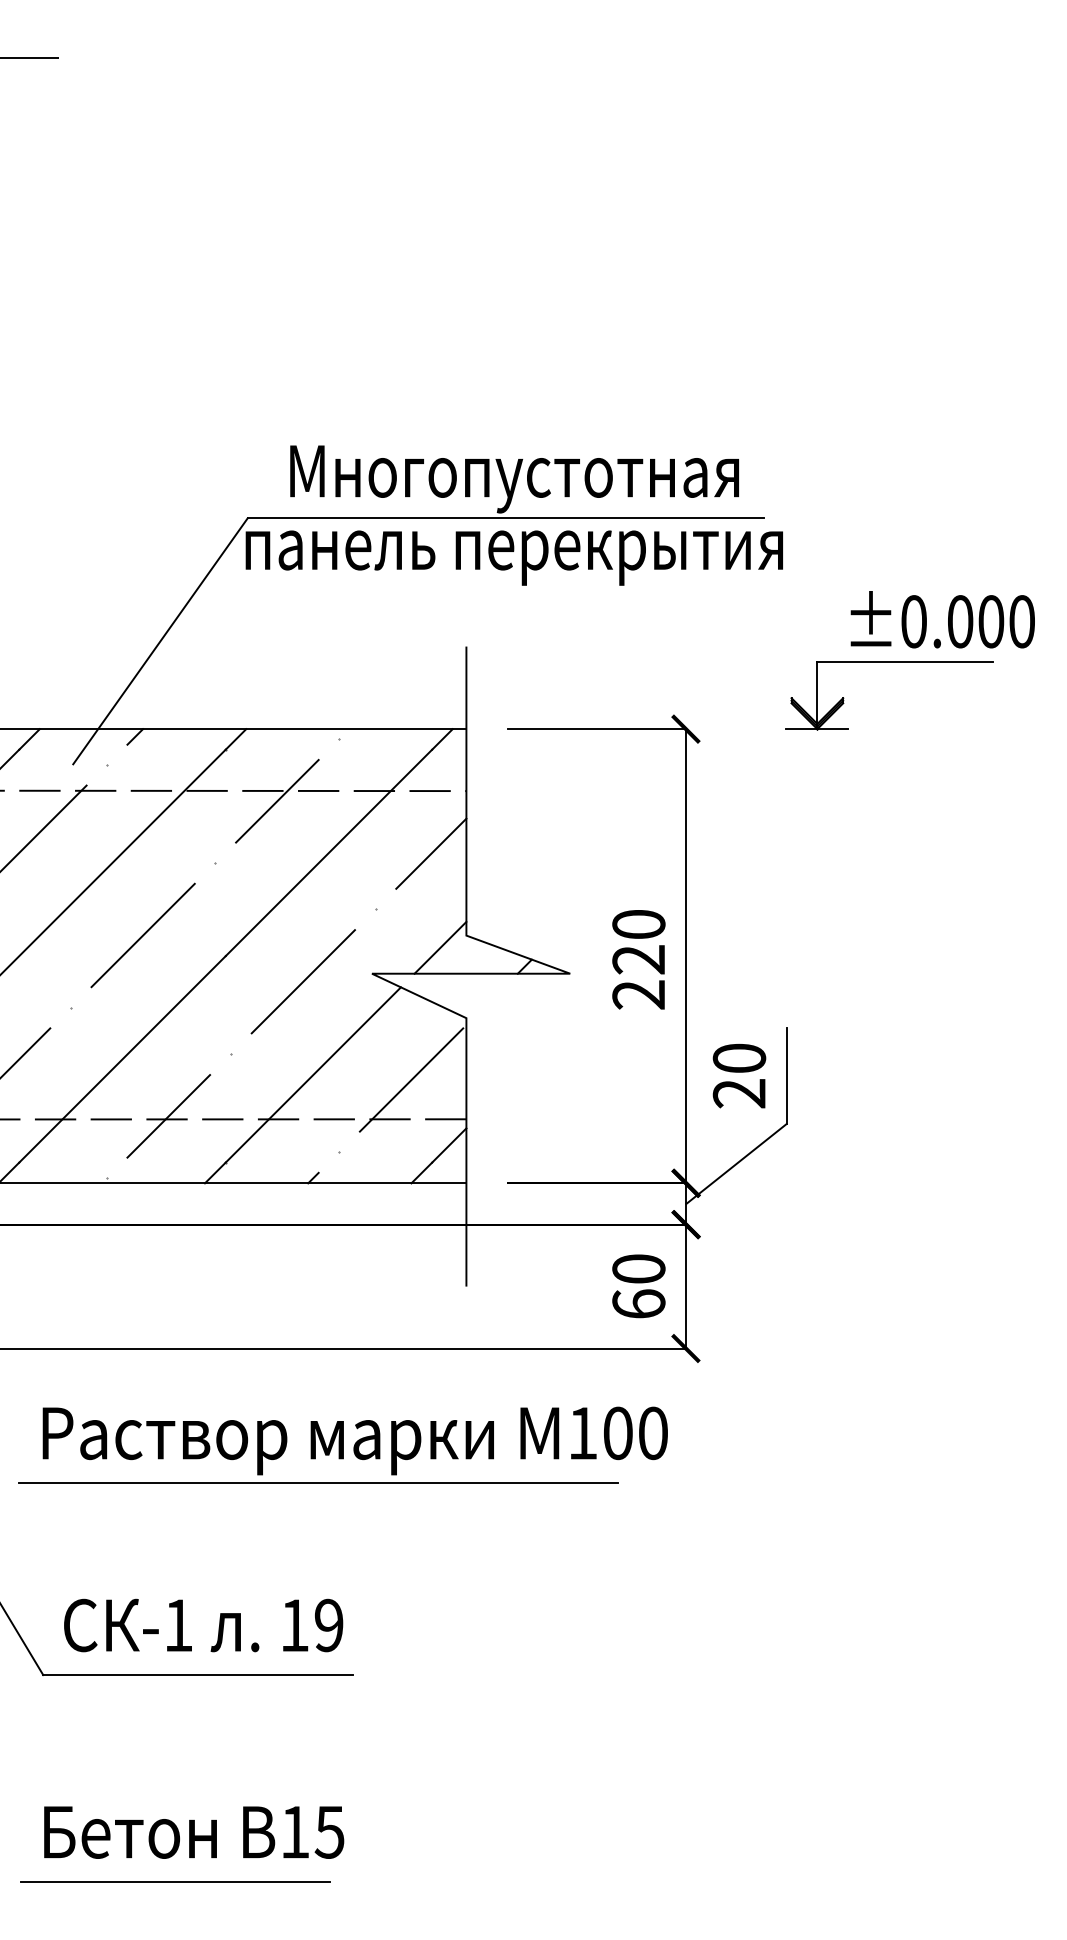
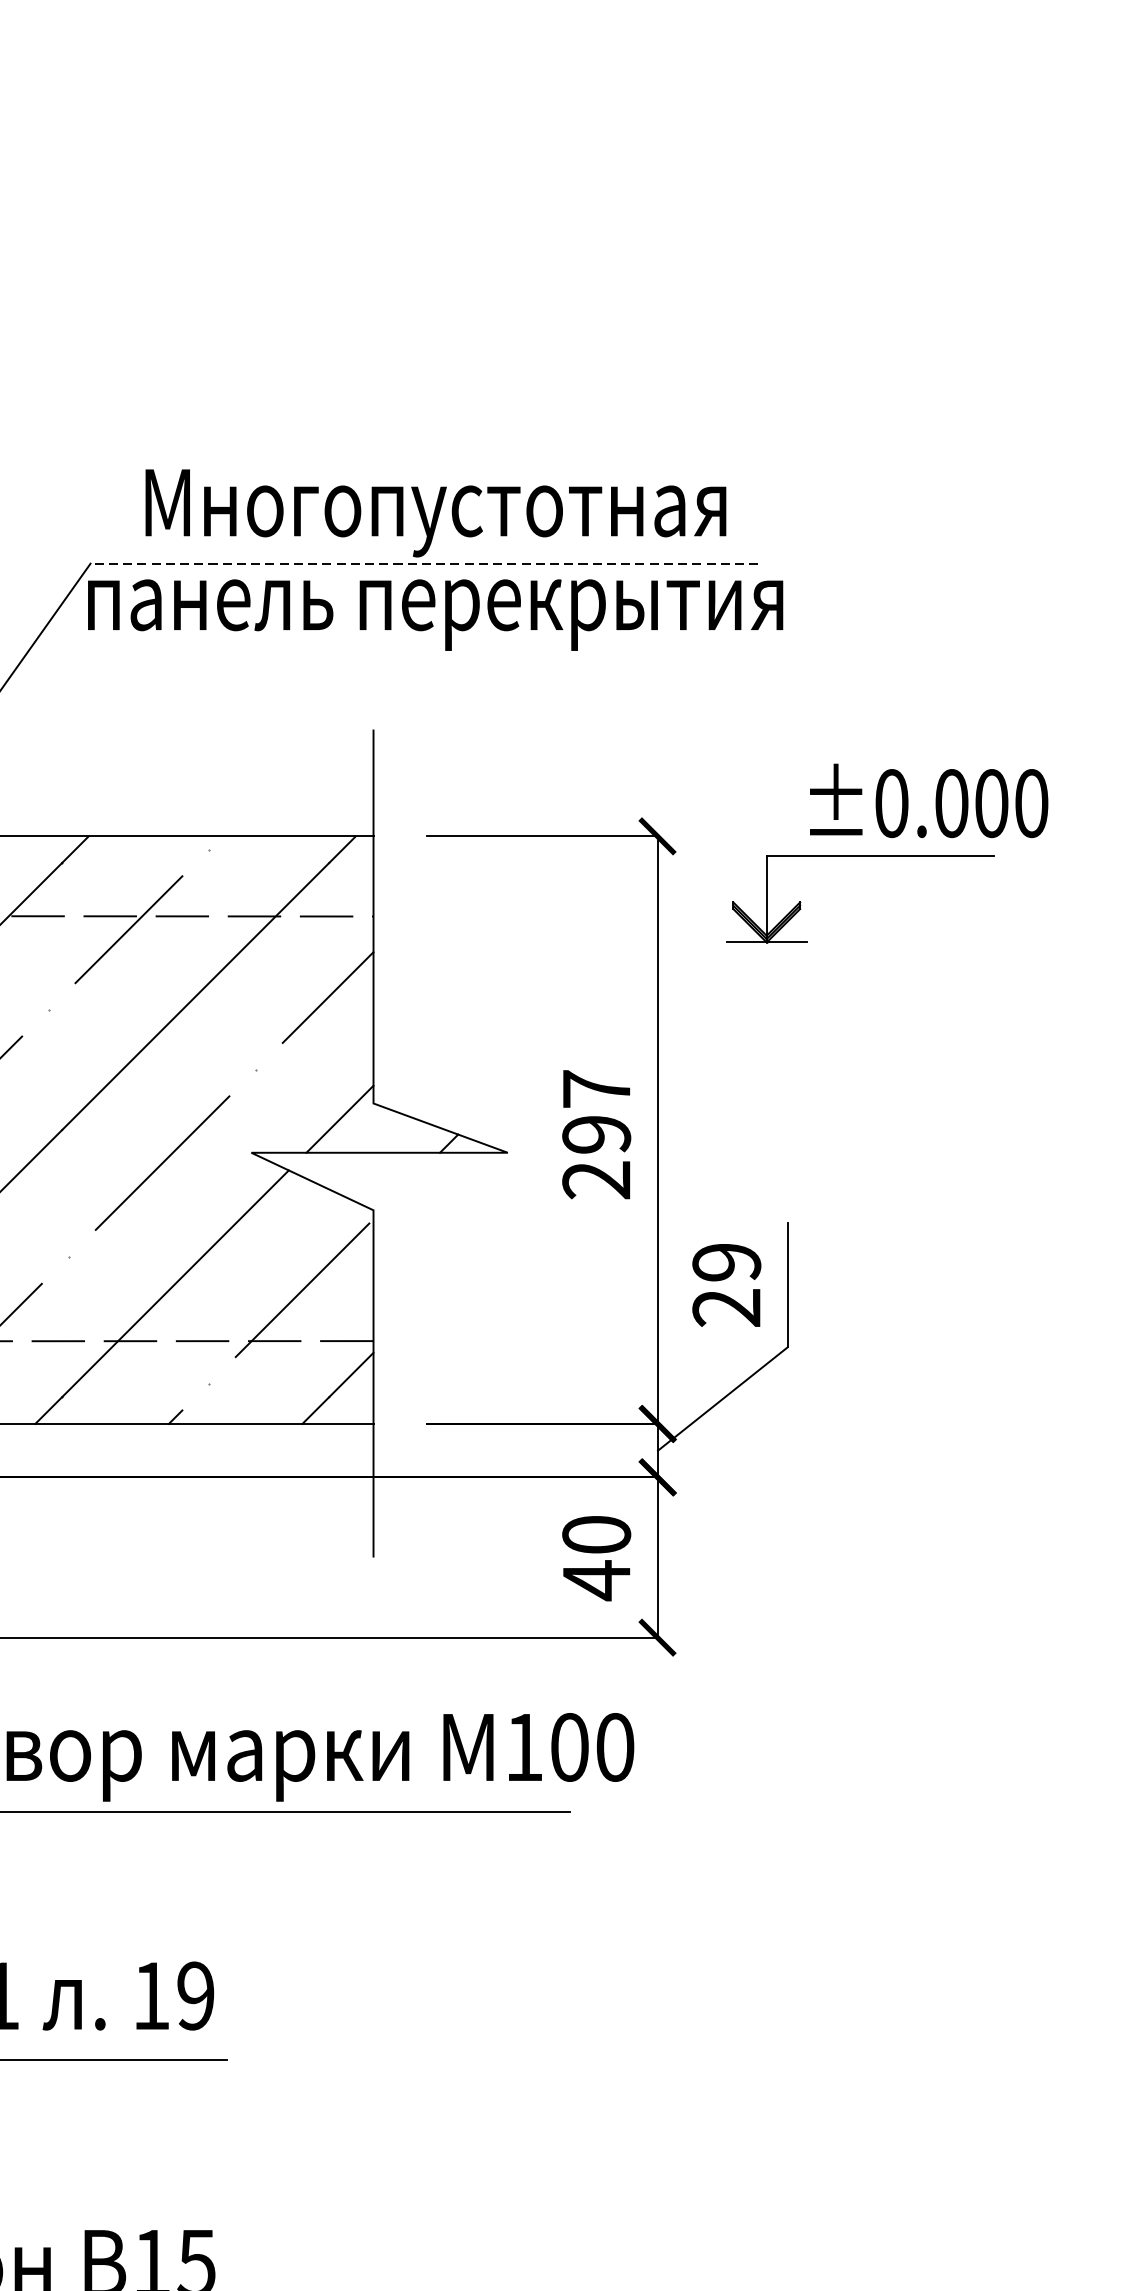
line: (505, 518) -> (424, 563), solid -> dashed
part: (909, 660) -> (885, 853), moved
text: (638, 941) -> (596, 1111), 220 -> 297
text: (739, 1058) -> (726, 1262), 20 -> 29
text: (638, 1304) -> (596, 1580), 60 -> 40

